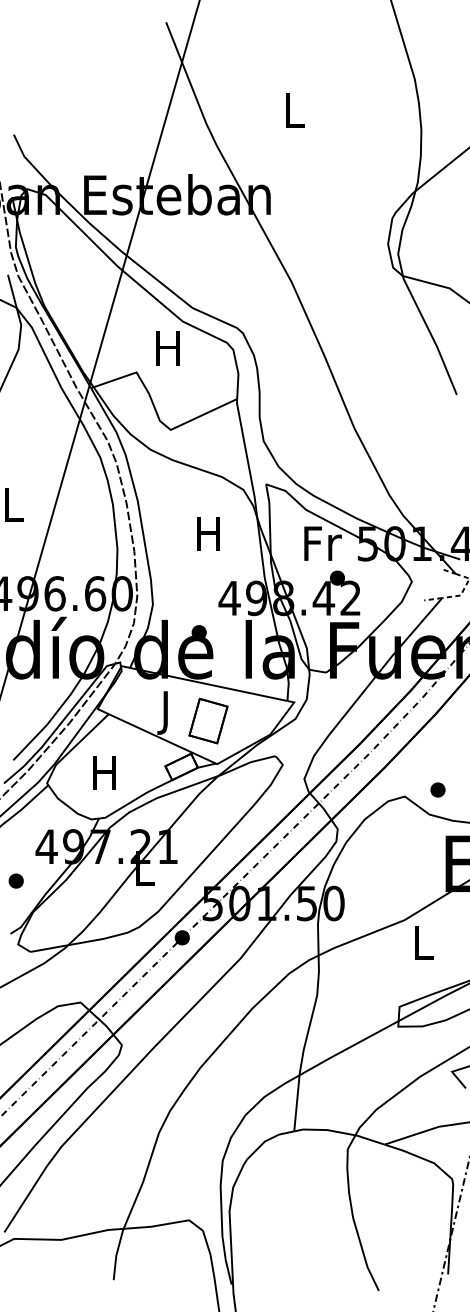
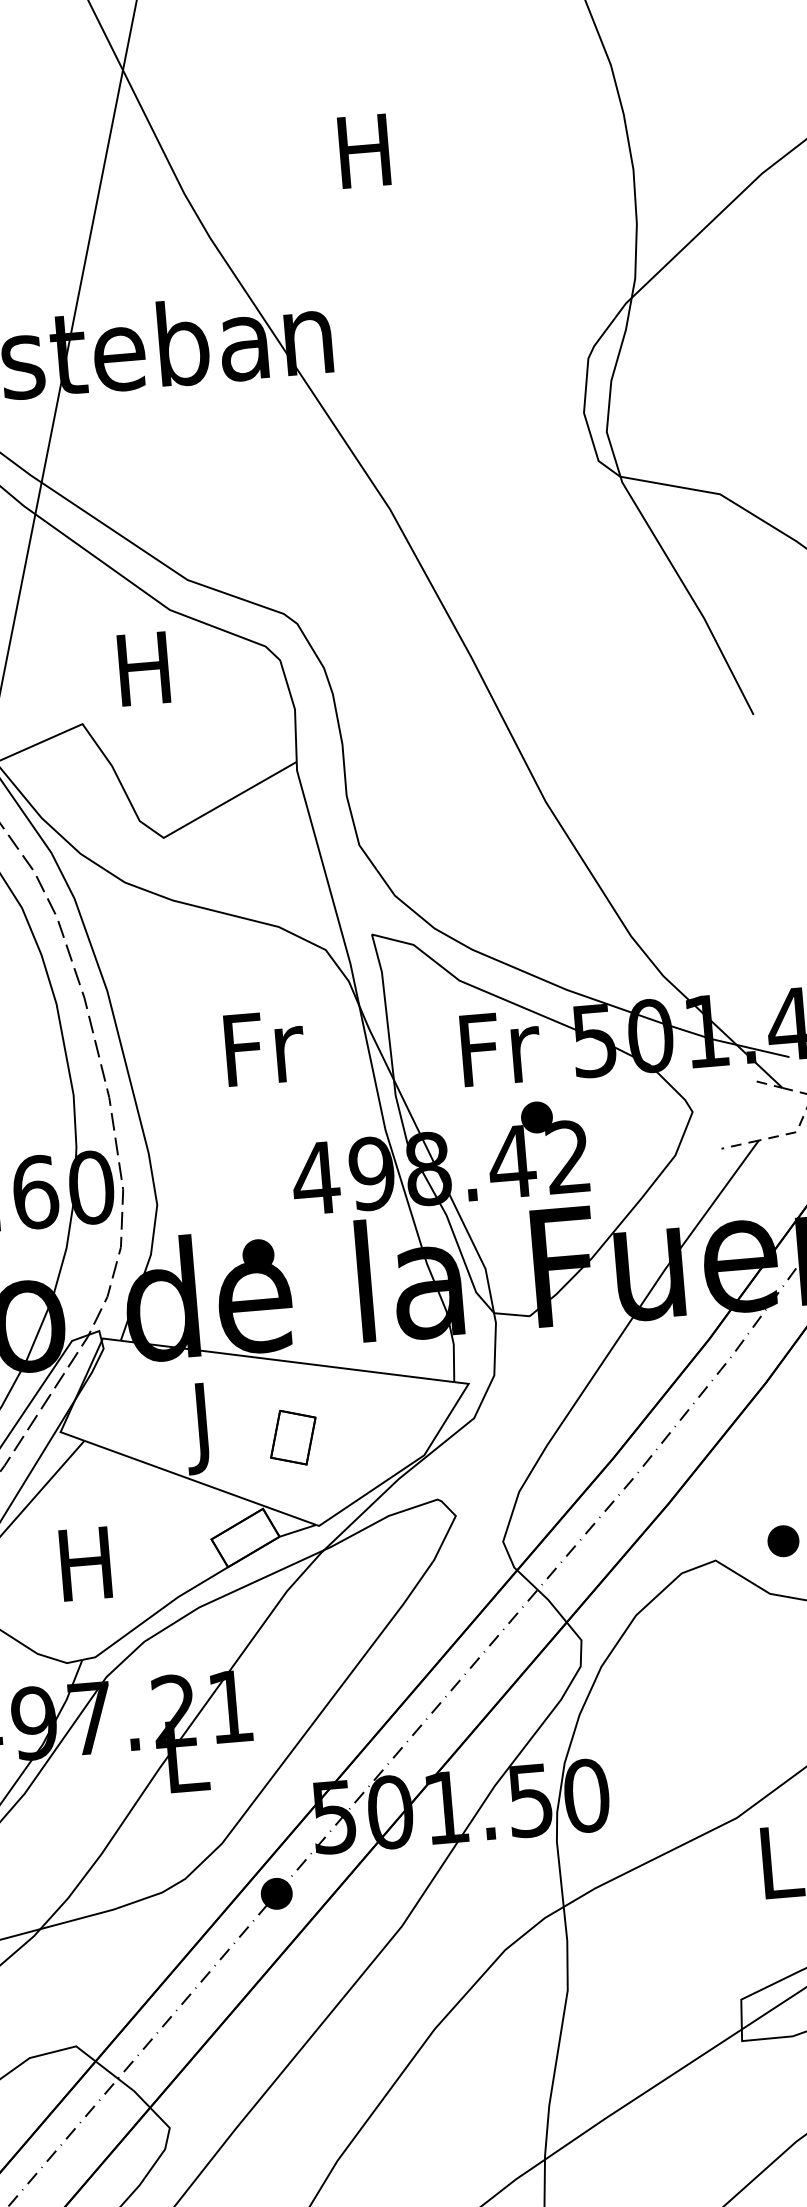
text: (293, 110) -> (363, 151), L -> H
text: (210, 534) -> (264, 1048), H -> Fr
part: (208, 720) -> (293, 1436), size x0.6

